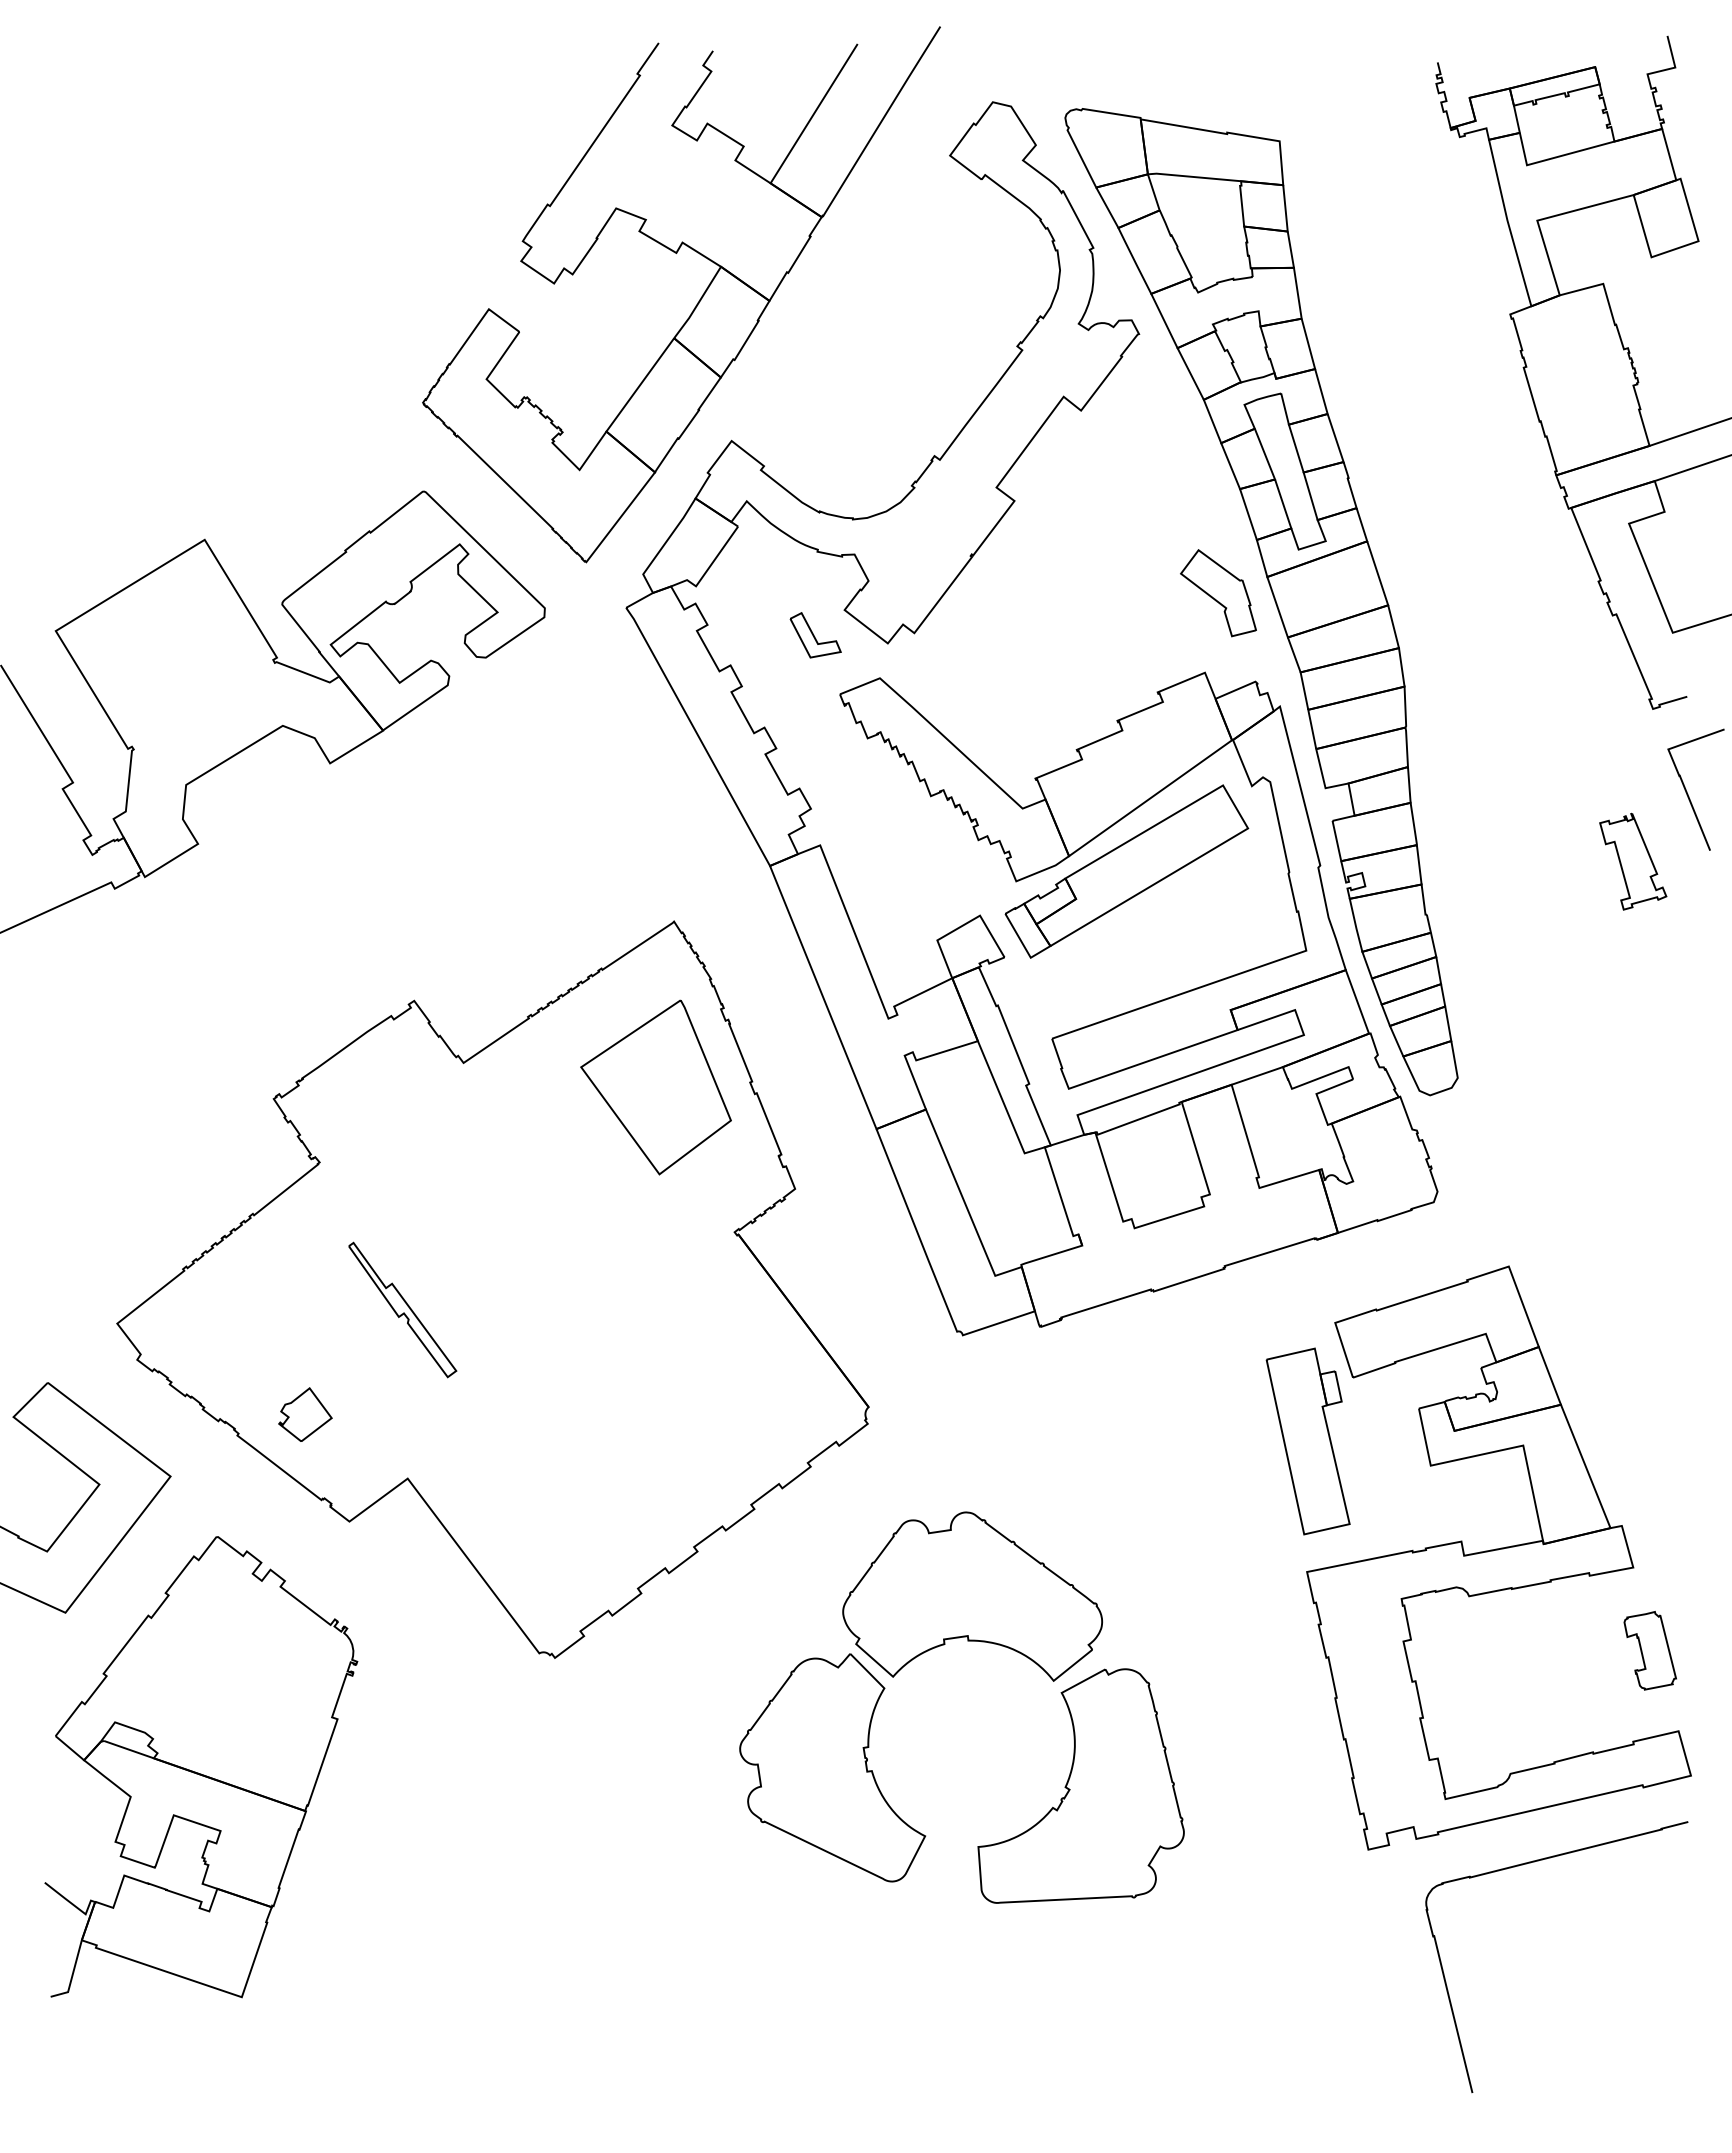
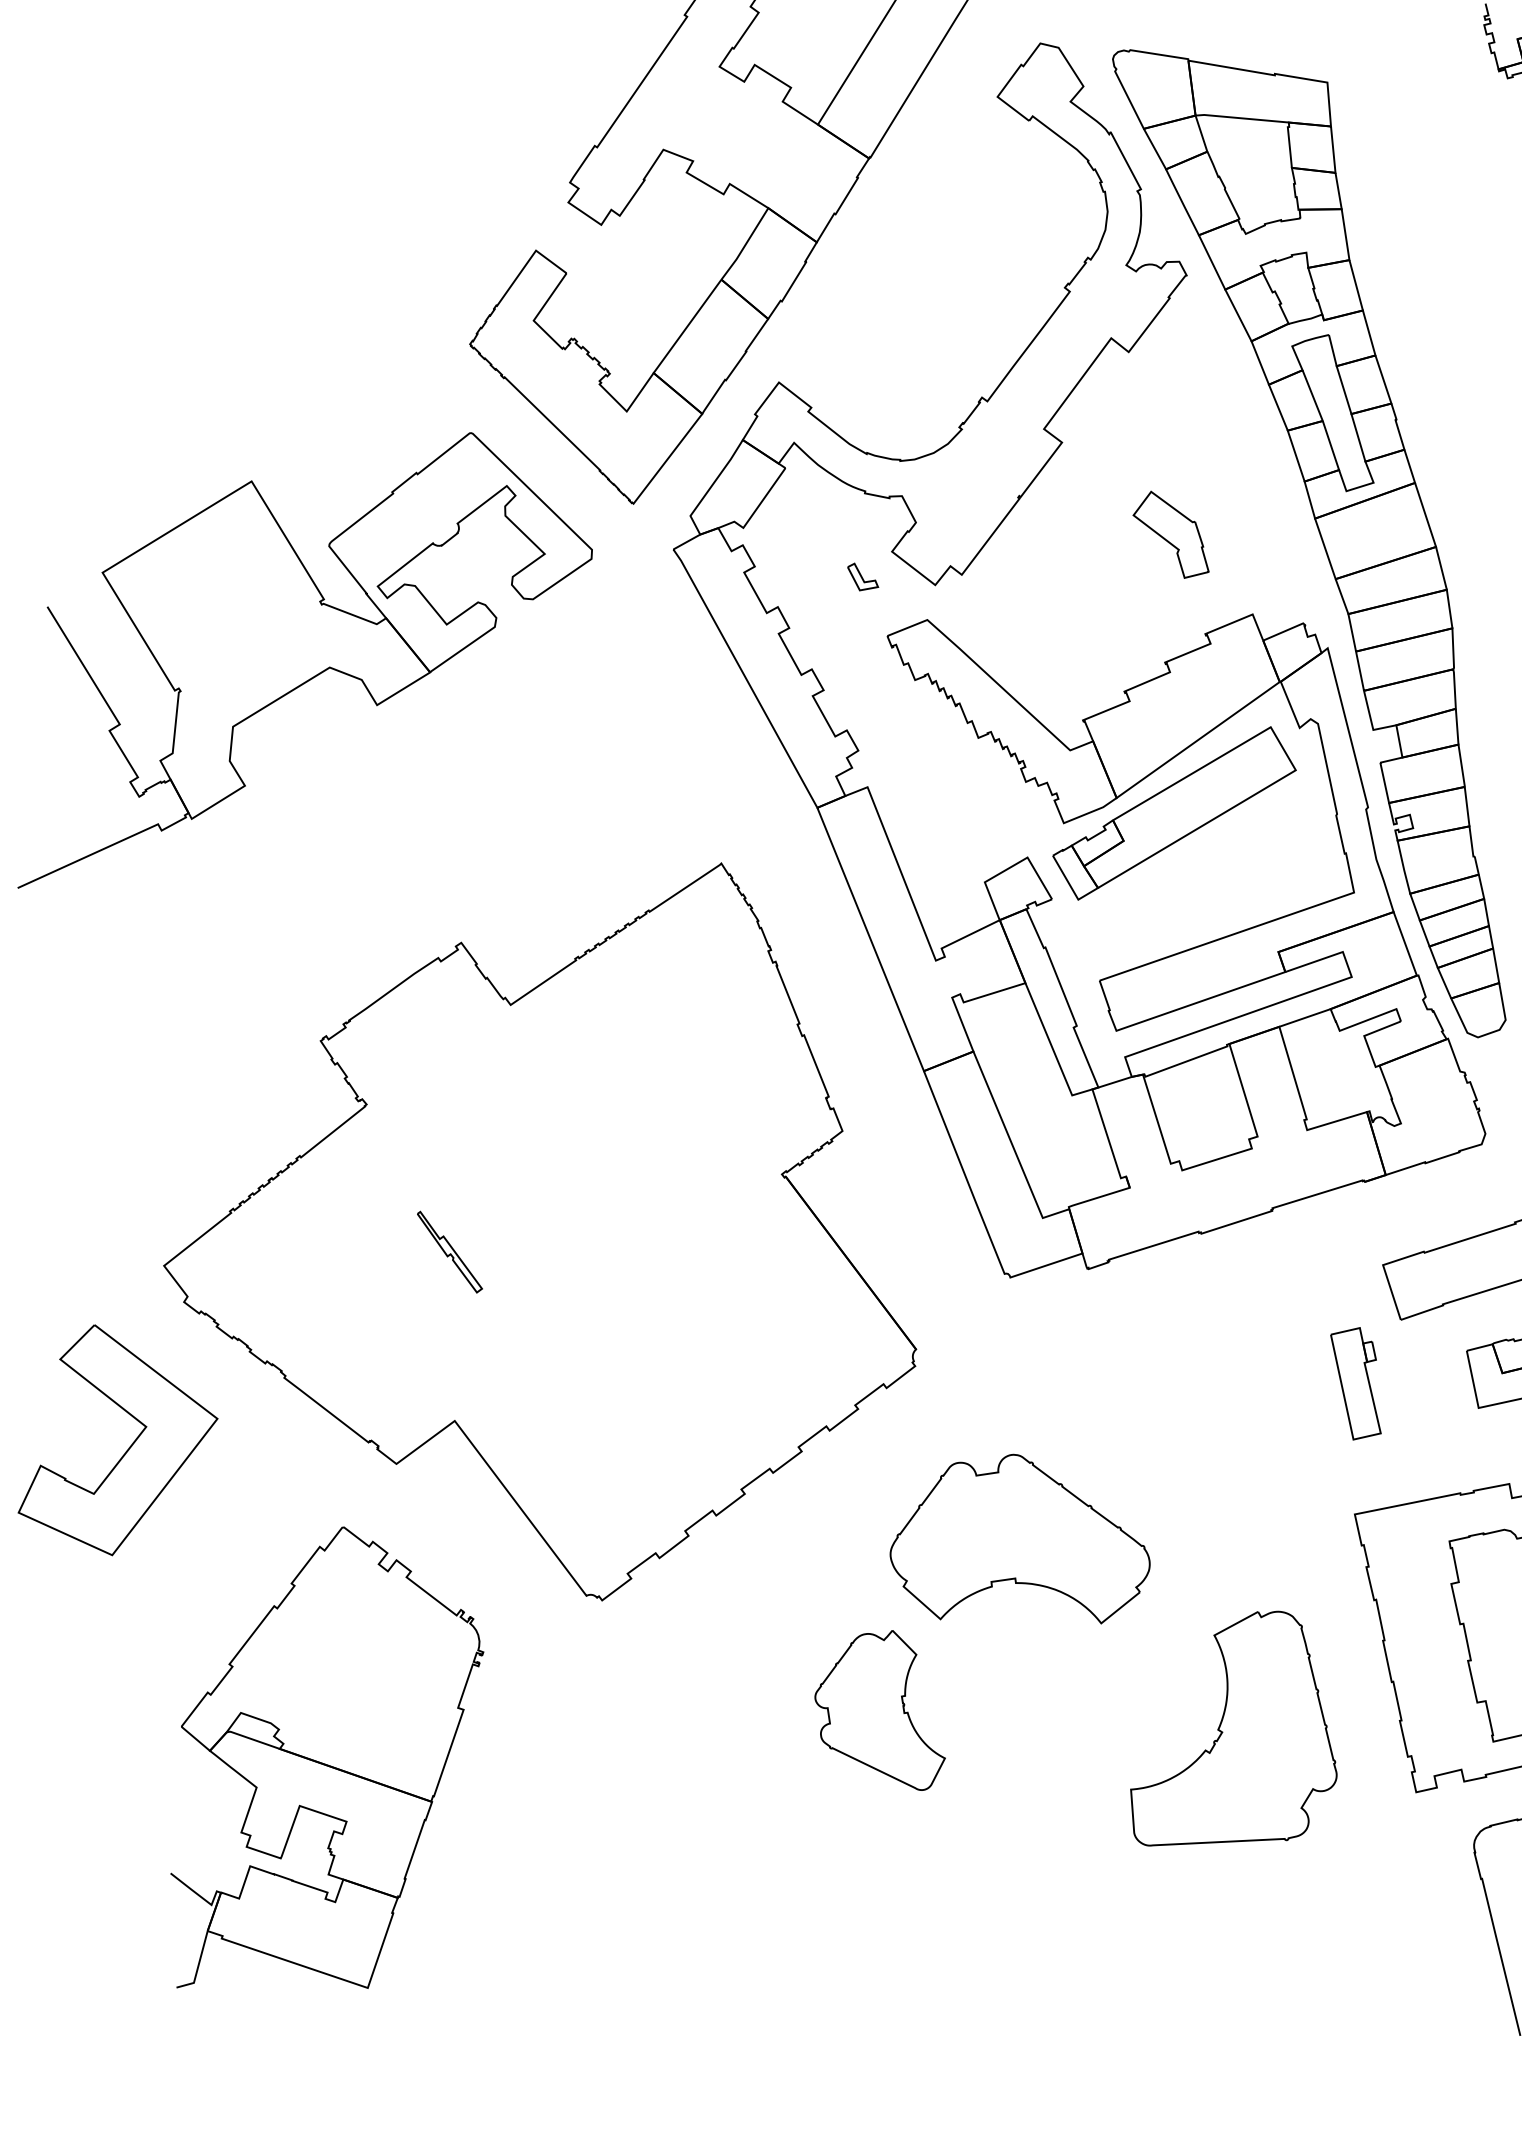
part: (1218, 593) -> (1171, 535), moved
part: (815, 635) -> (862, 577), size x0.6
part: (655, 1087) -> (702, 1029), removed
part: (402, 1309) -> (449, 1251), size x0.6
part: (305, 1414) -> (352, 1356), removed
part: (1307, 1441) -> (1355, 1383), size x0.6
part: (201, 1767) -> (327, 1758), moved
part: (832, 1767) -> (879, 1710), size x0.7
part: (1080, 1785) -> (1233, 1728), moved

